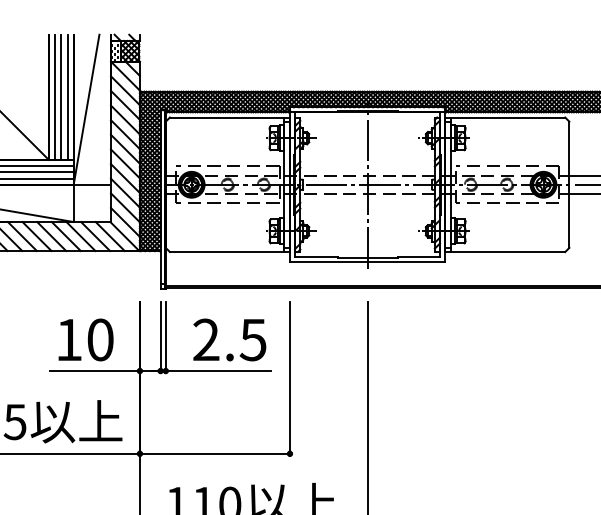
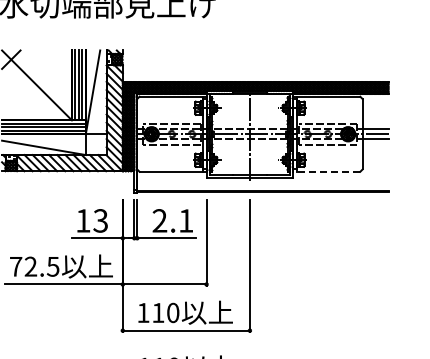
line: (504, 251) -> (326, 171), solid -> dashed
text: (99, 339) -> (100, 220), 10 -> 13
text: (252, 339) -> (185, 220), 2.5 -> 2.1

